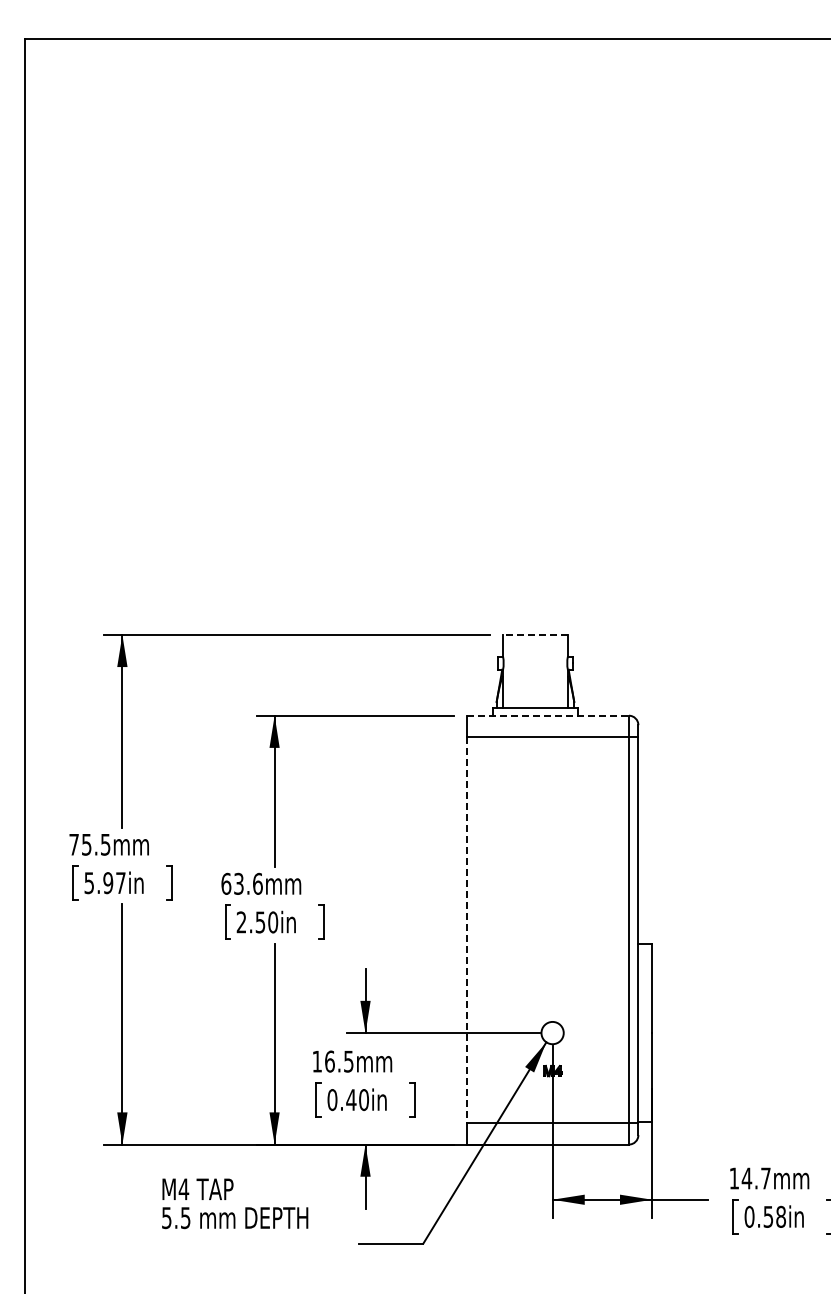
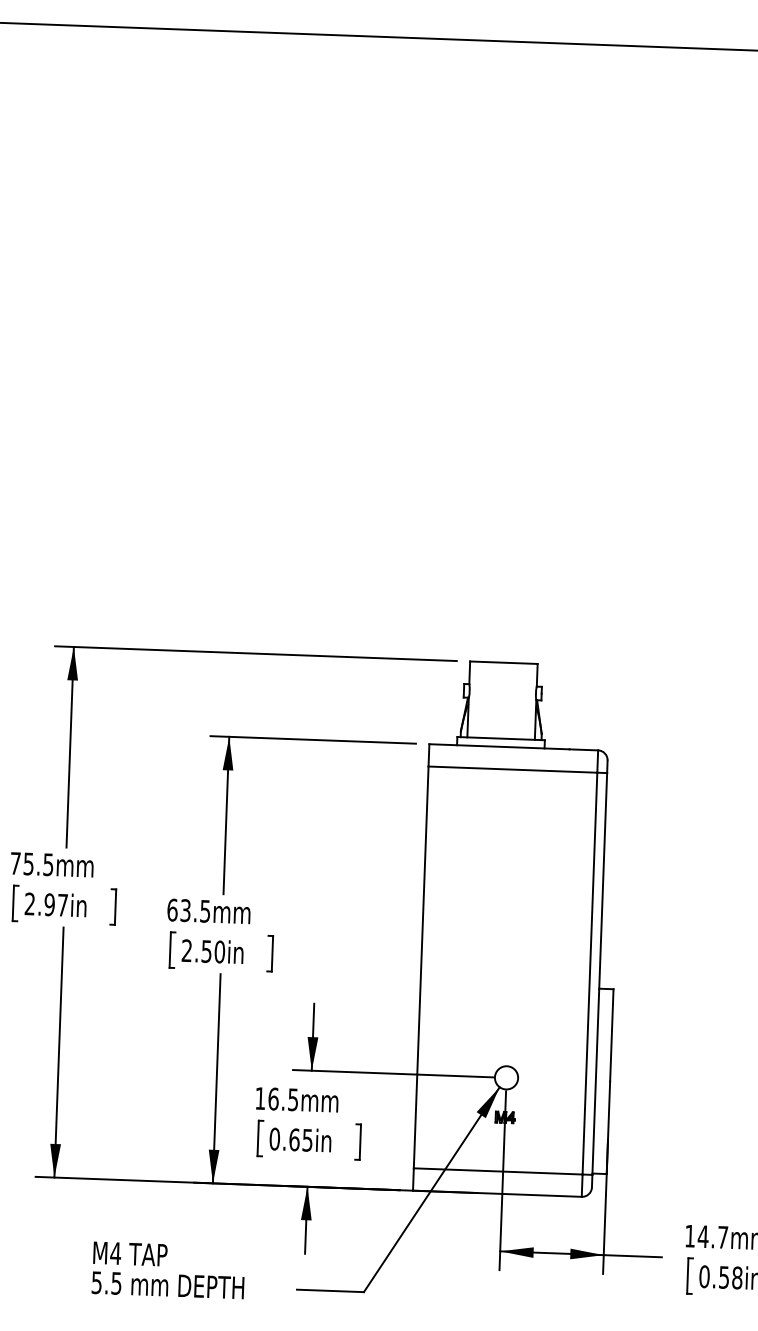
line: (534, 634) -> (502, 662), dashed -> solid
line: (548, 715) -> (514, 747), dashed -> solid
text: (88, 883) -> (29, 904), 5.97in -> 2.97in
text: (257, 883) -> (205, 910), 63.6mm -> 63.5mm
line: (466, 930) -> (420, 967), dashed -> solid
text: (357, 1100) -> (300, 1140), 0.40in -> 0.65in
text: (235, 1203) -> (168, 1270), moved

